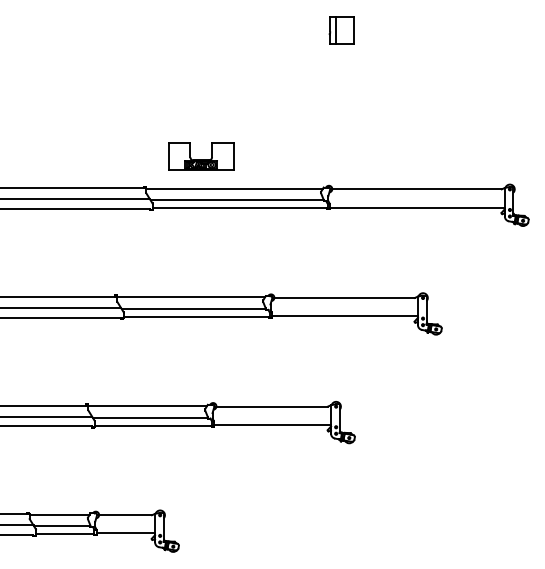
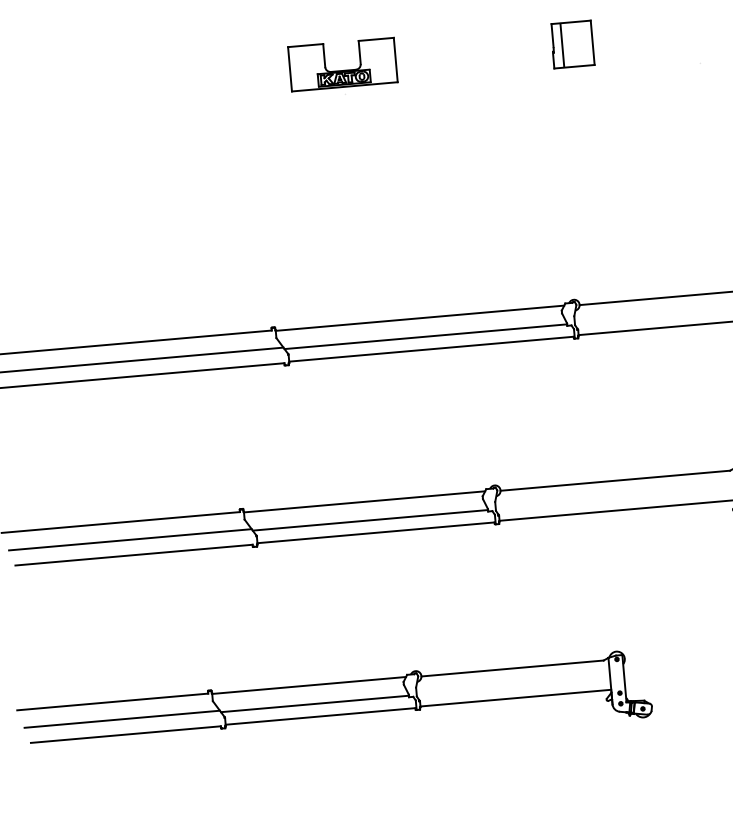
part: (201, 156) -> (343, 64), moved

